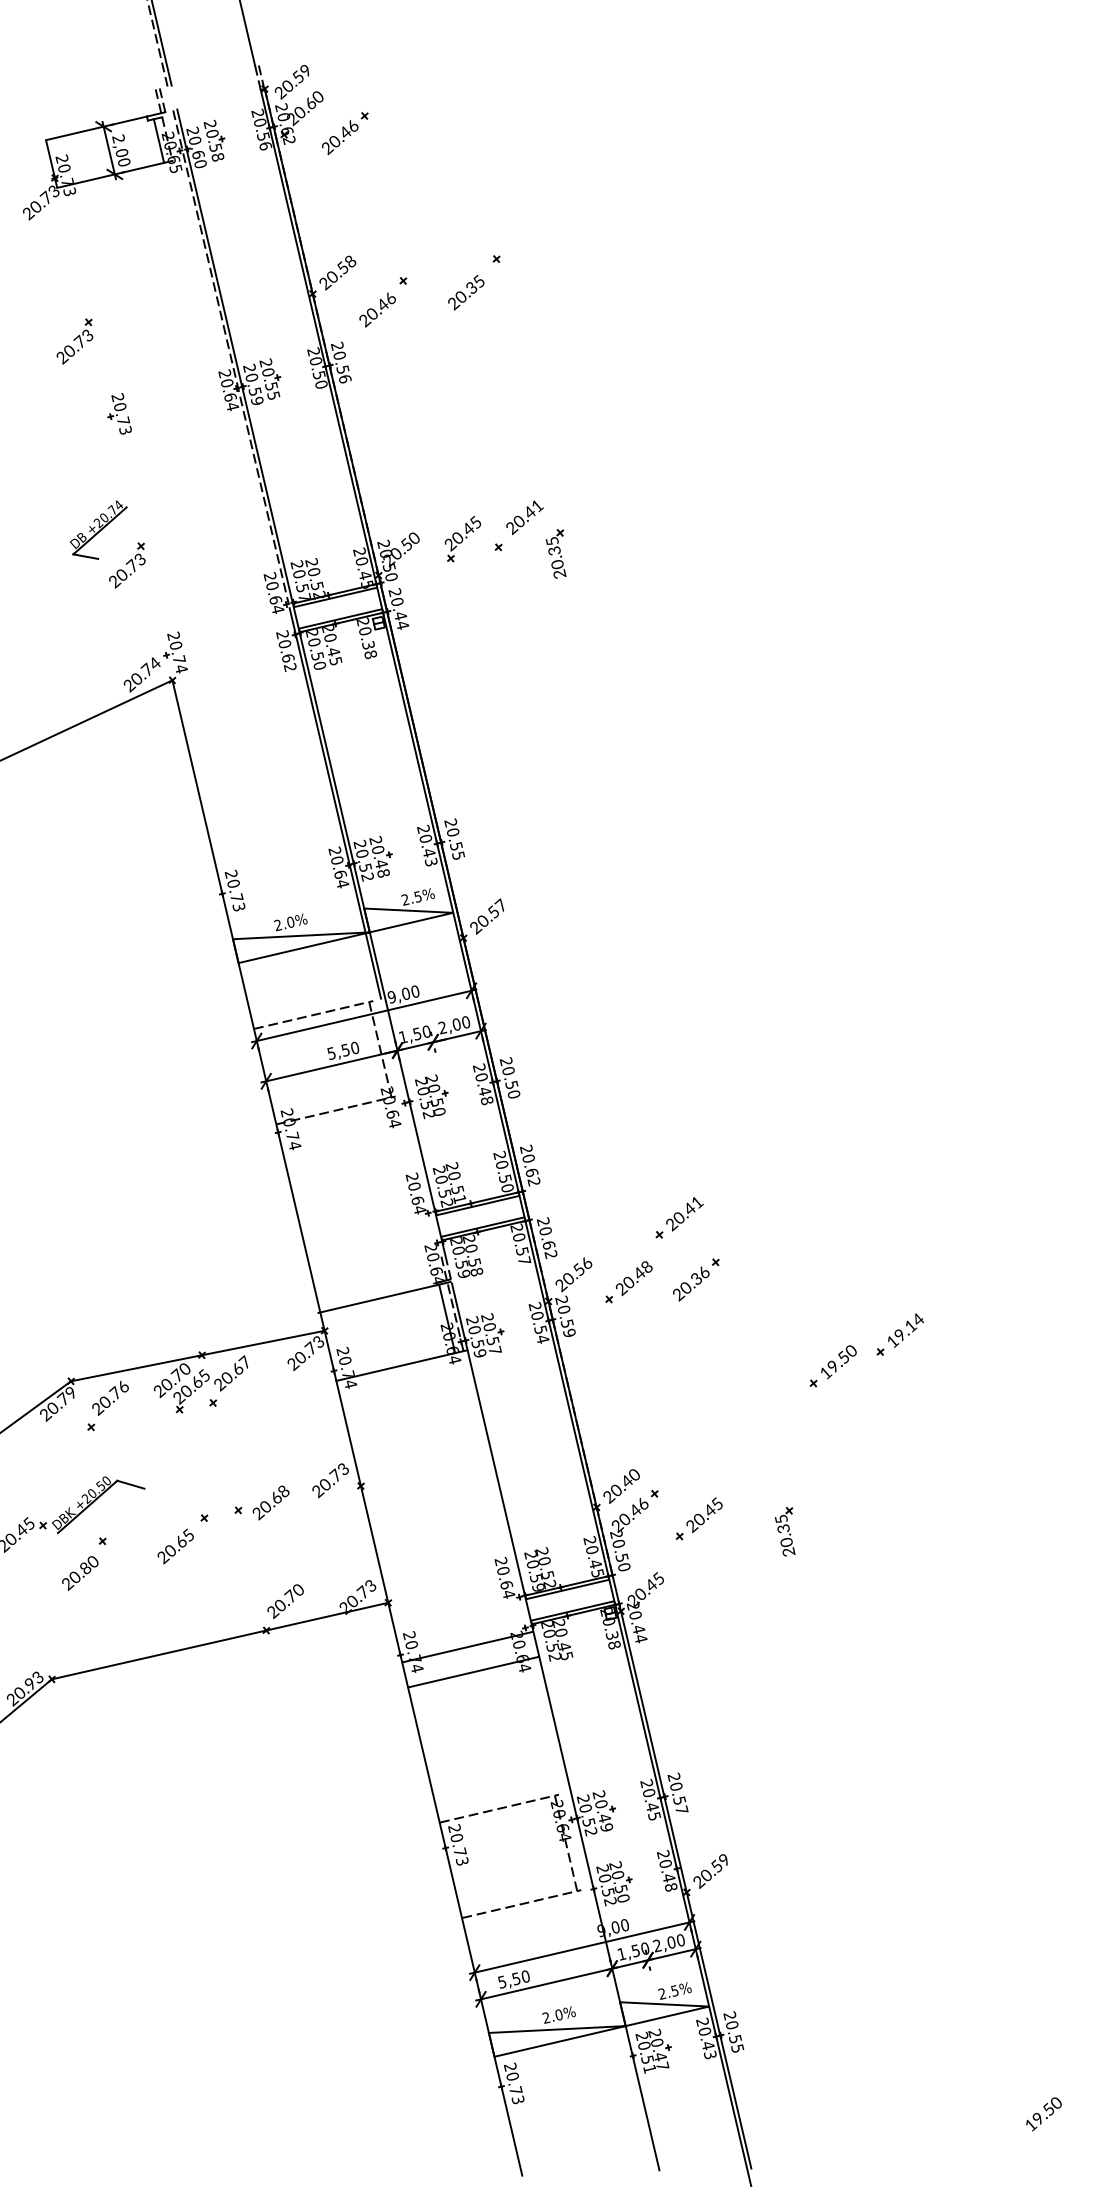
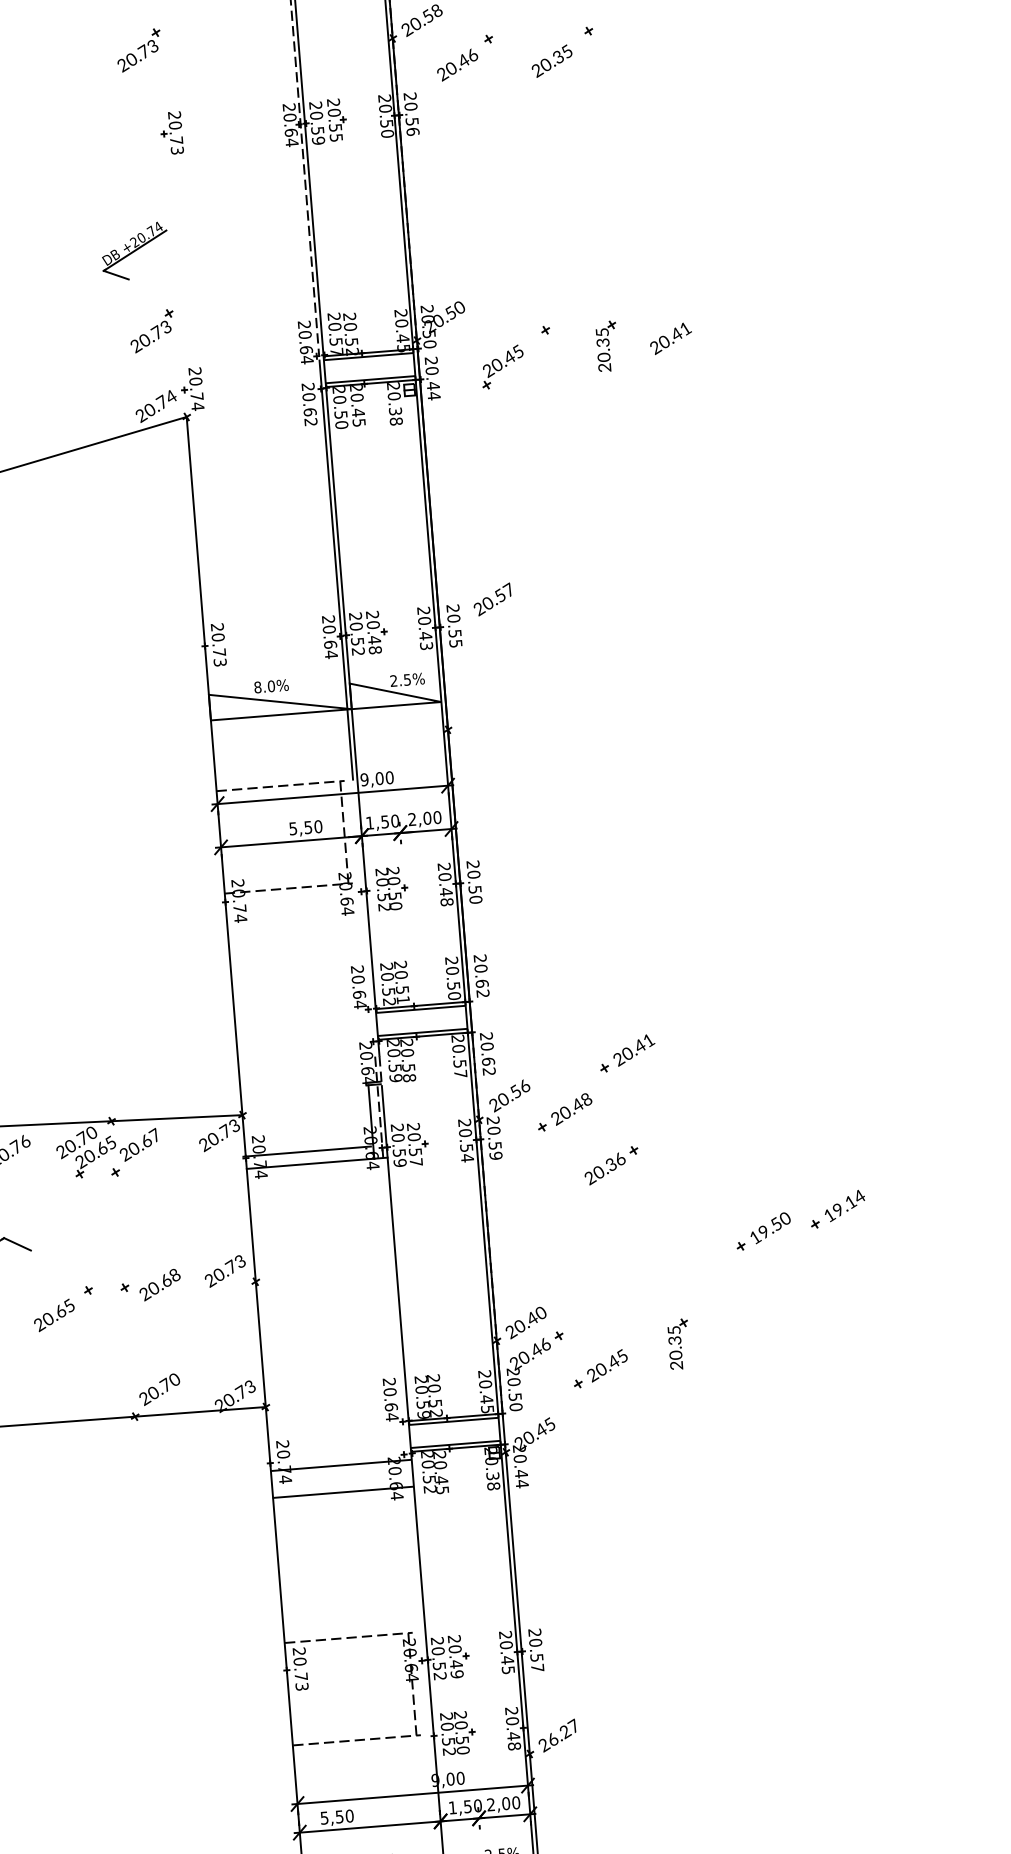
text: (524, 517) -> (670, 338), moved
part: (462, 538) -> (501, 366), moved
part: (127, 565) -> (152, 331), moved
text: (487, 916) -> (493, 599), moved
text: (278, 925) -> (258, 687), 2.0%%% -> 8.0%%%
part: (696, 1279) -> (611, 1165), moved
line: (377, 1298) -> (306, 1151), moved
part: (784, 1531) -> (675, 1343), moved
text: (714, 1865) -> (562, 1730), 20.59 -> 26.27

